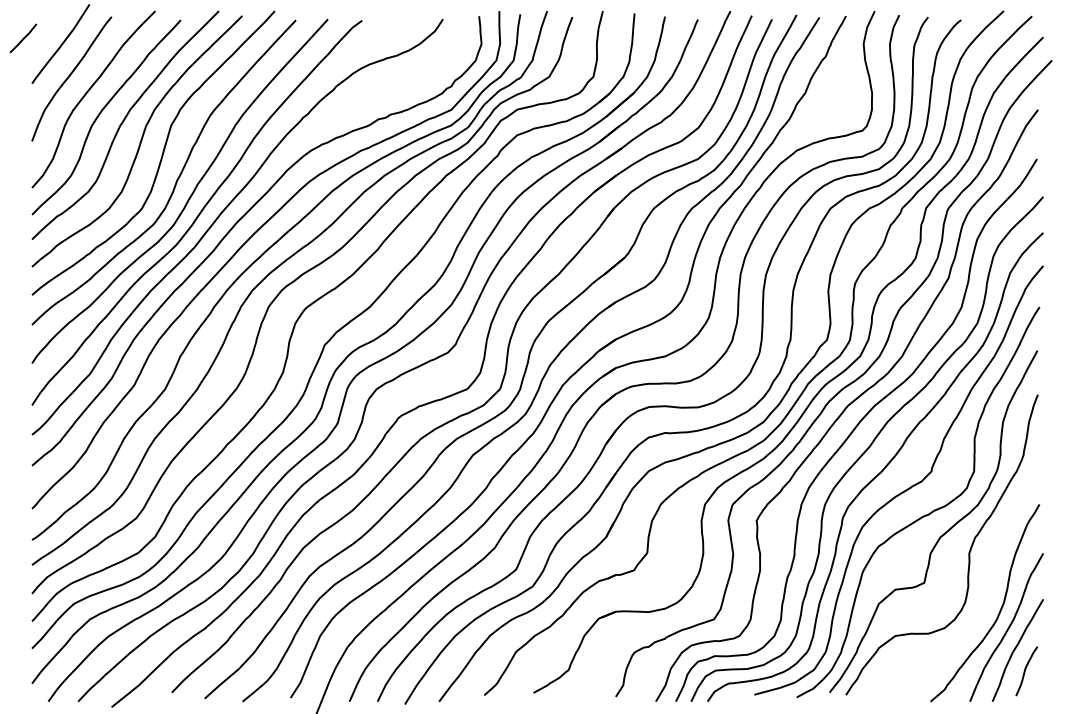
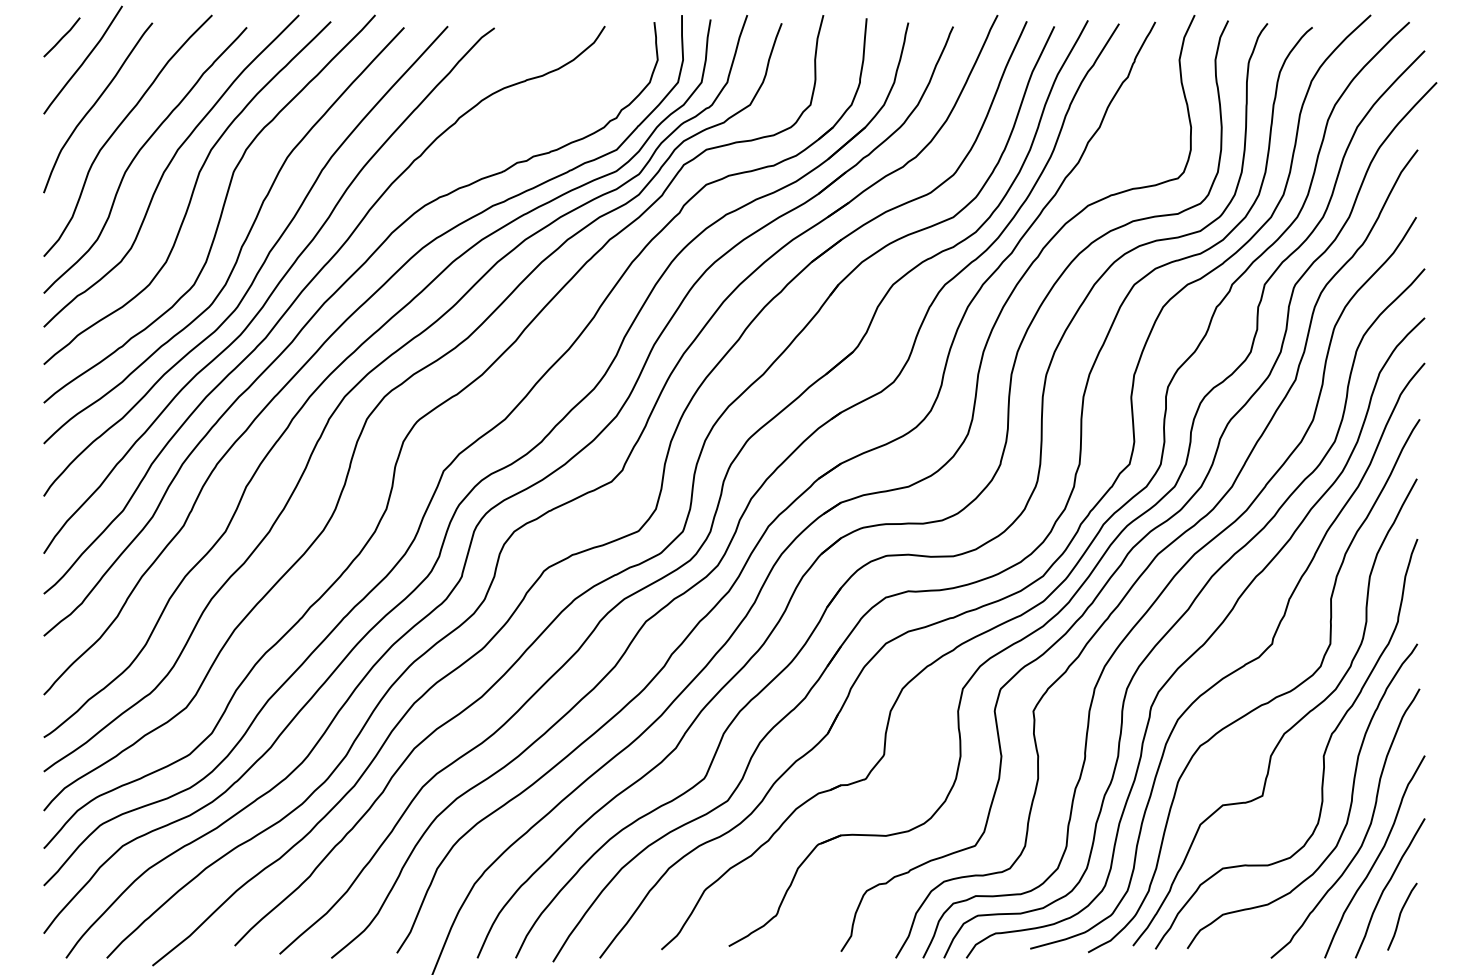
line: (23, 38) -> (62, 37), moved
curve: (988, 587) -> (1350, 802), added

